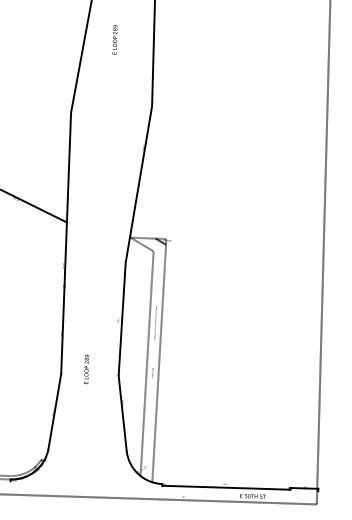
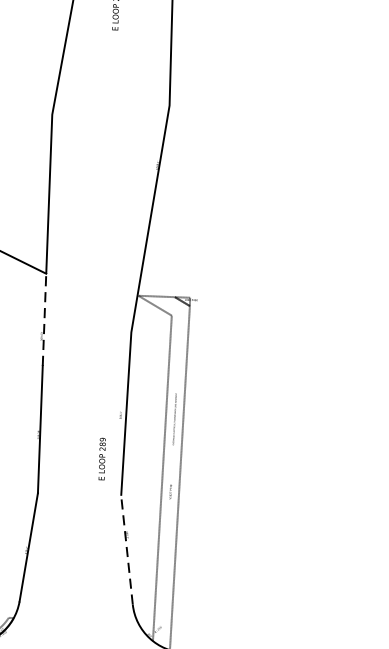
line: (65, 254) -> (44, 320), solid -> dashed
text: (86, 368) -> (102, 457), moved
line: (122, 413) -> (126, 550), solid -> dashed

